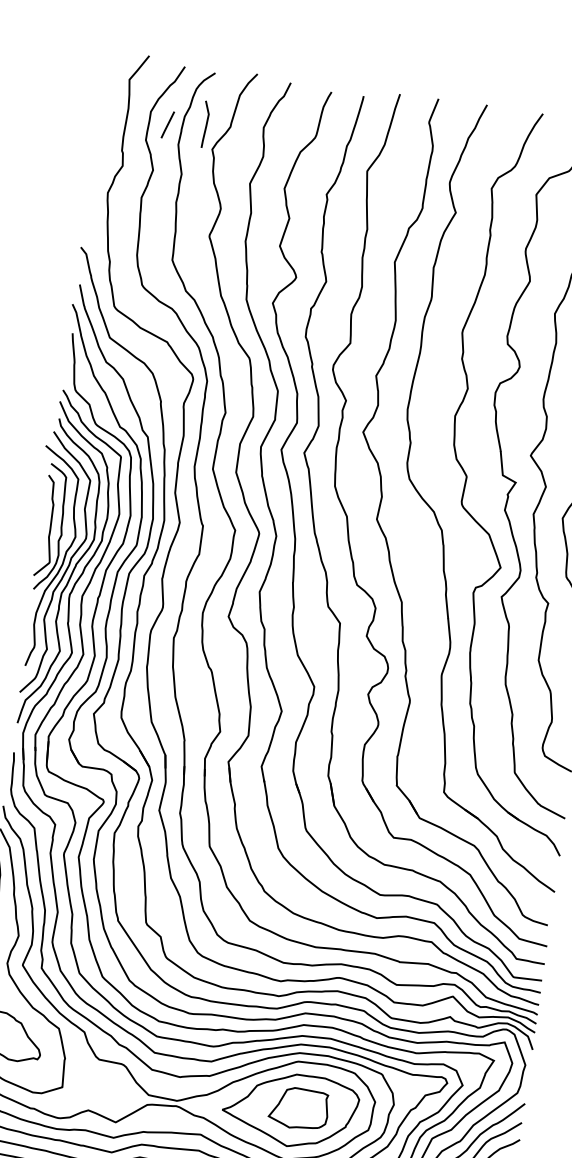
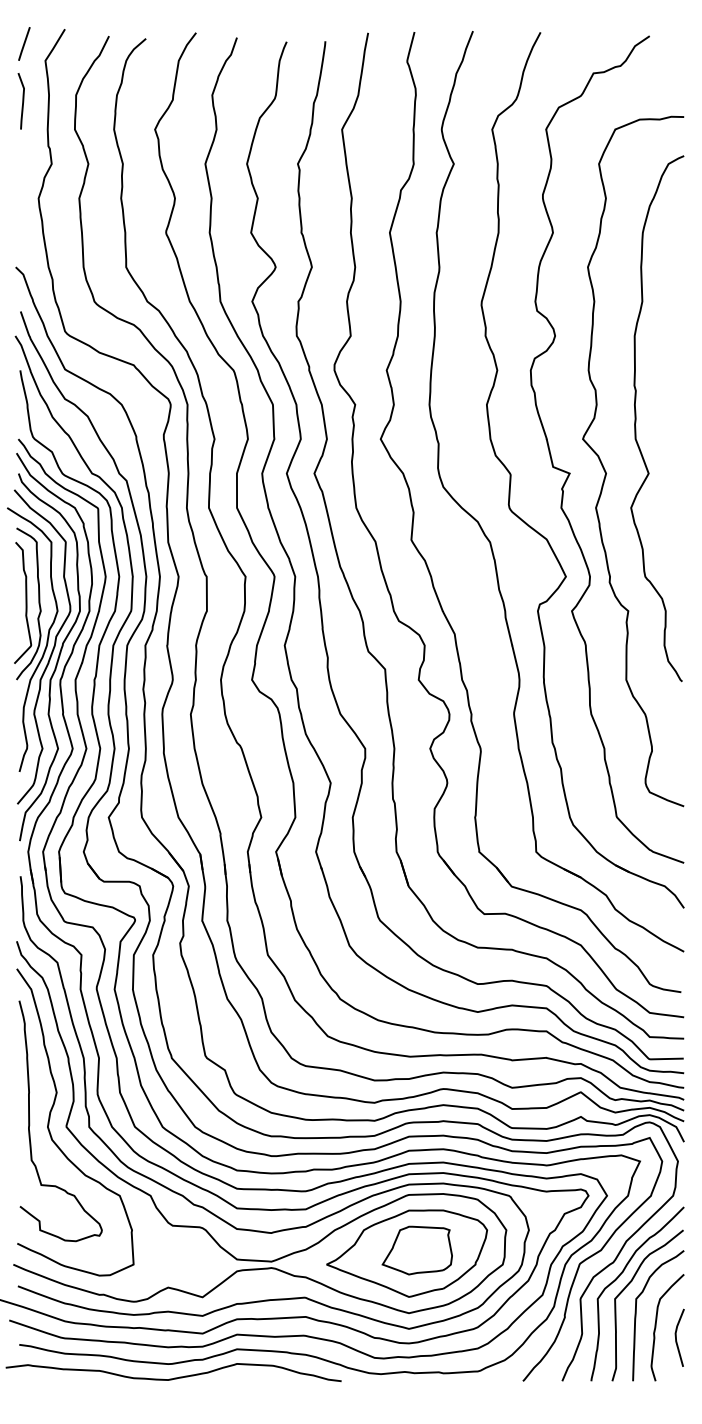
line: (168, 124) -> (24, 43), moved
curve: (206, 124) -> (22, 101), moved

